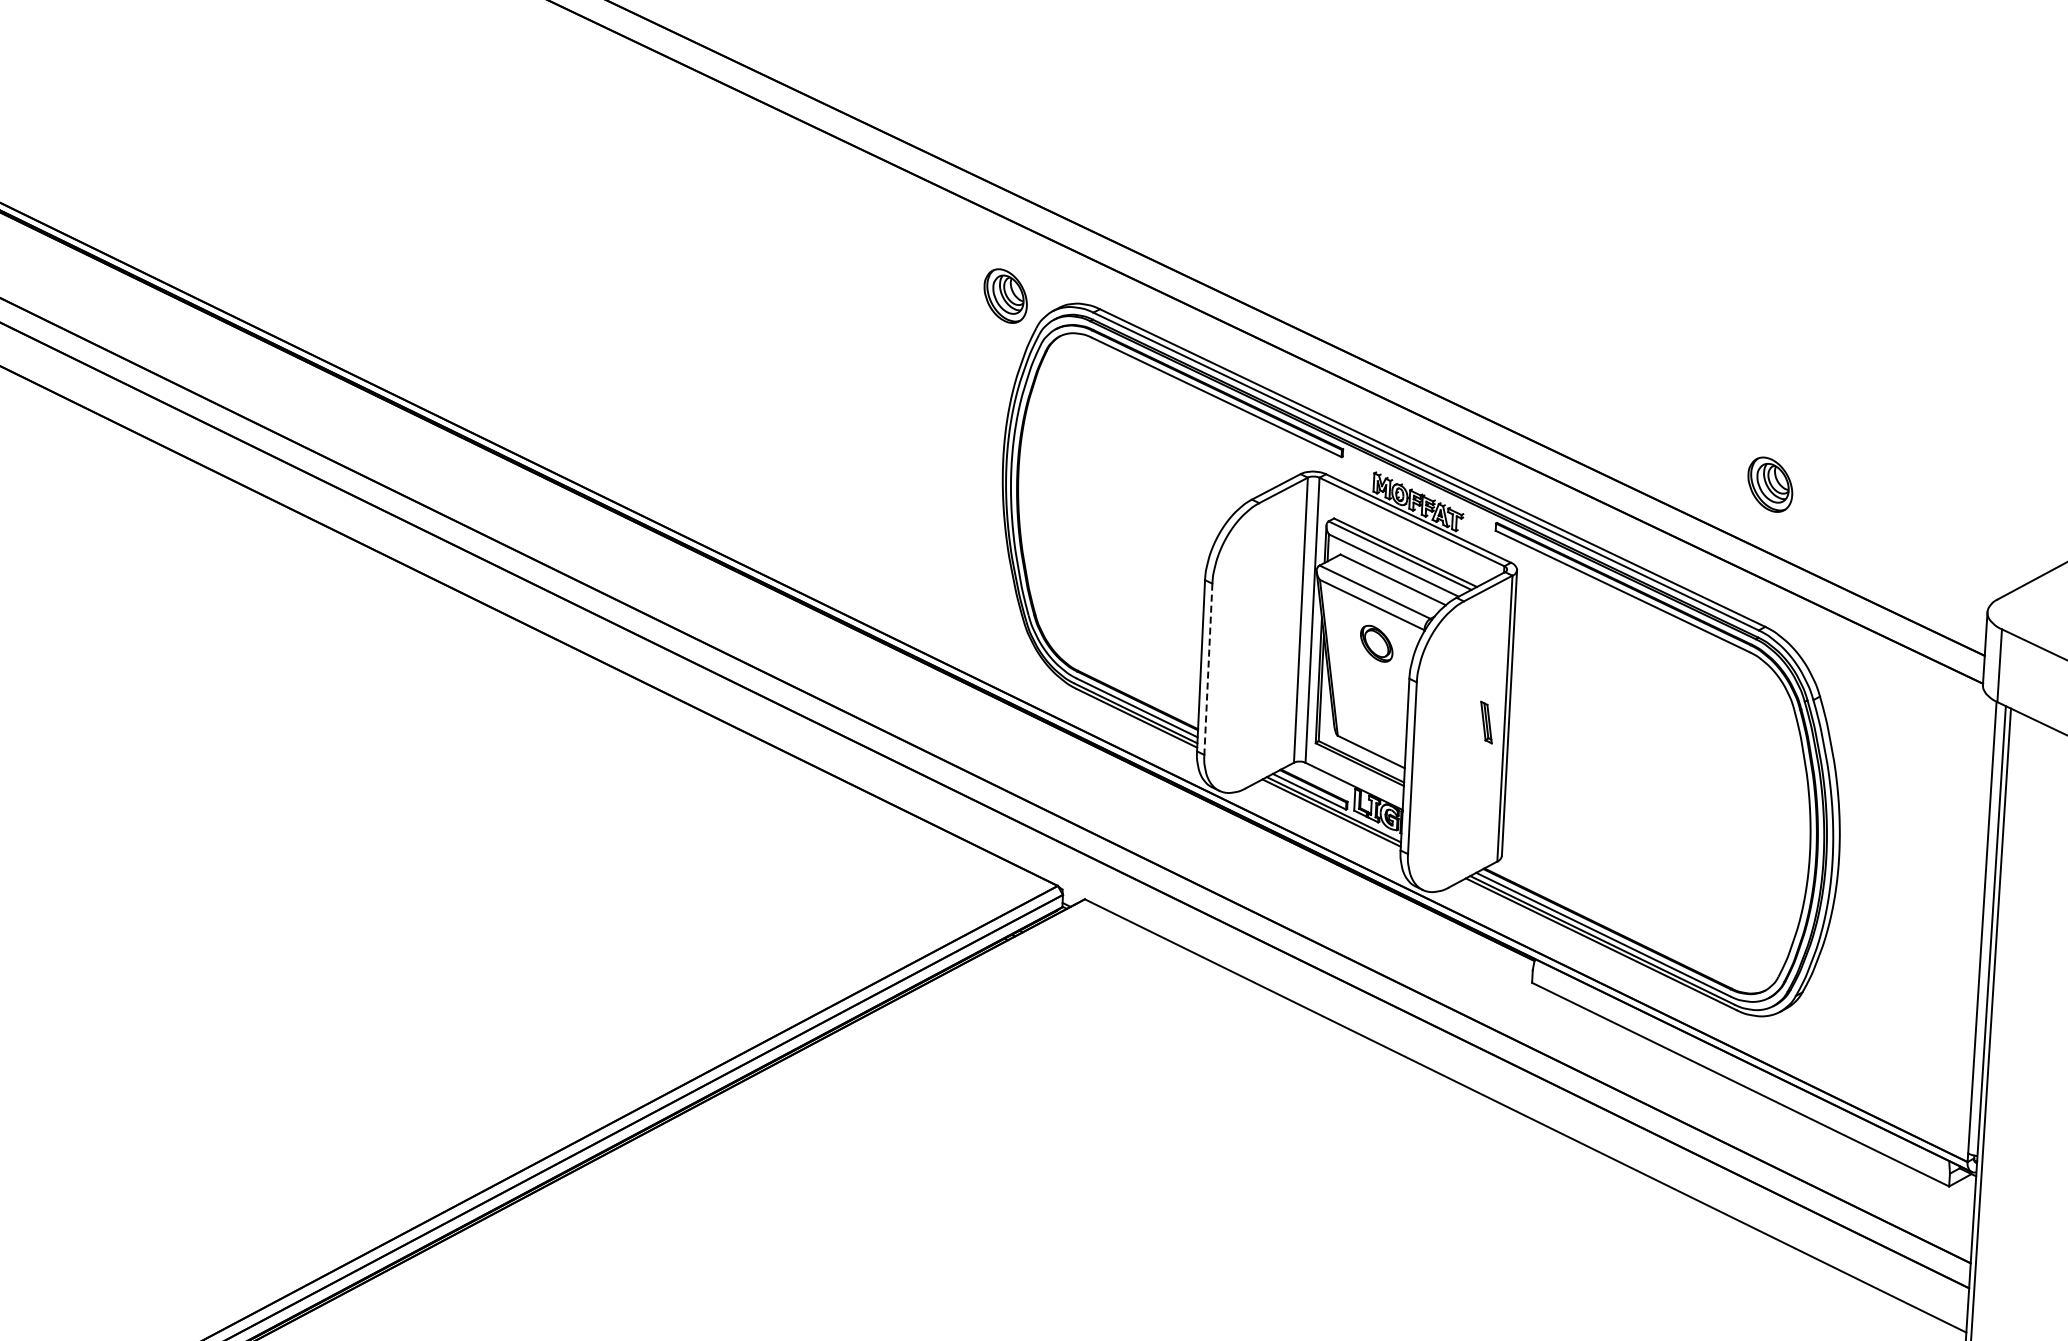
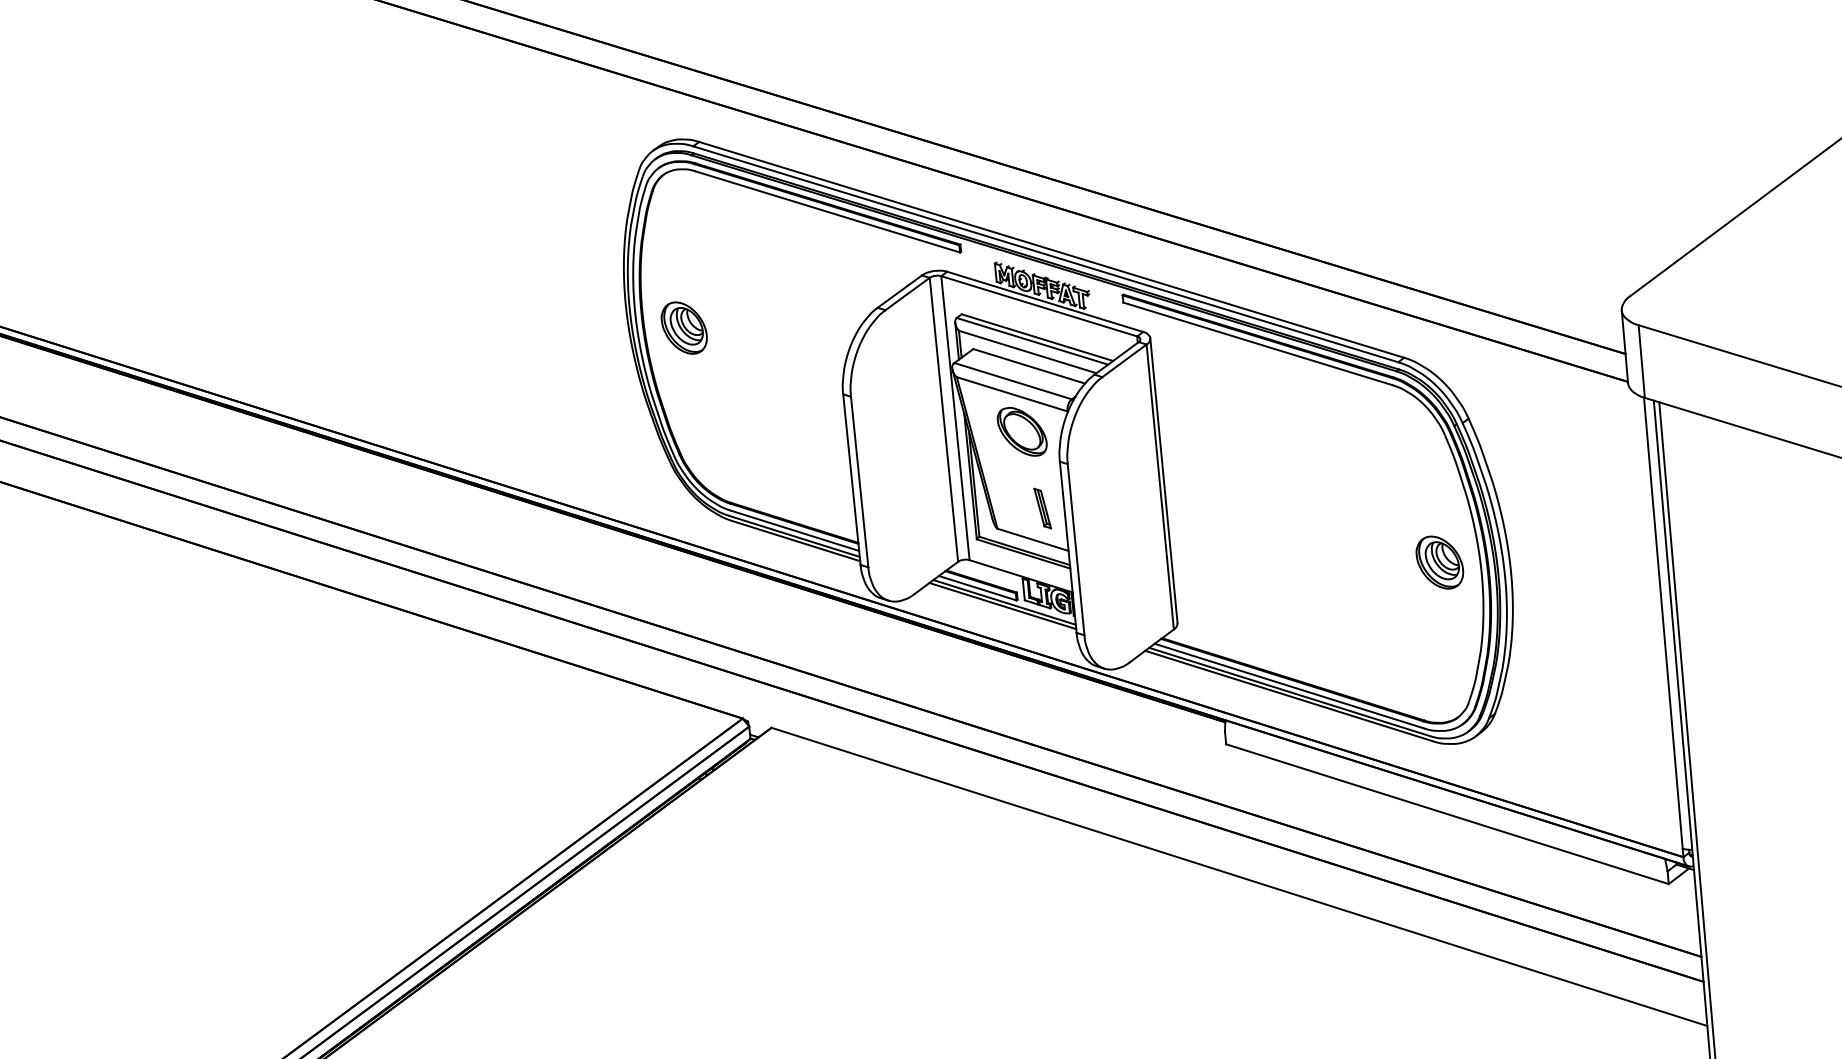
part: (1005, 295) -> (684, 327), moved
part: (1770, 484) -> (1440, 562), moved
part: (1376, 643) -> (1022, 431), size x1.43
line: (1208, 669) -> (859, 482), dashed -> solid
part: (1486, 722) -> (1042, 508), moved

